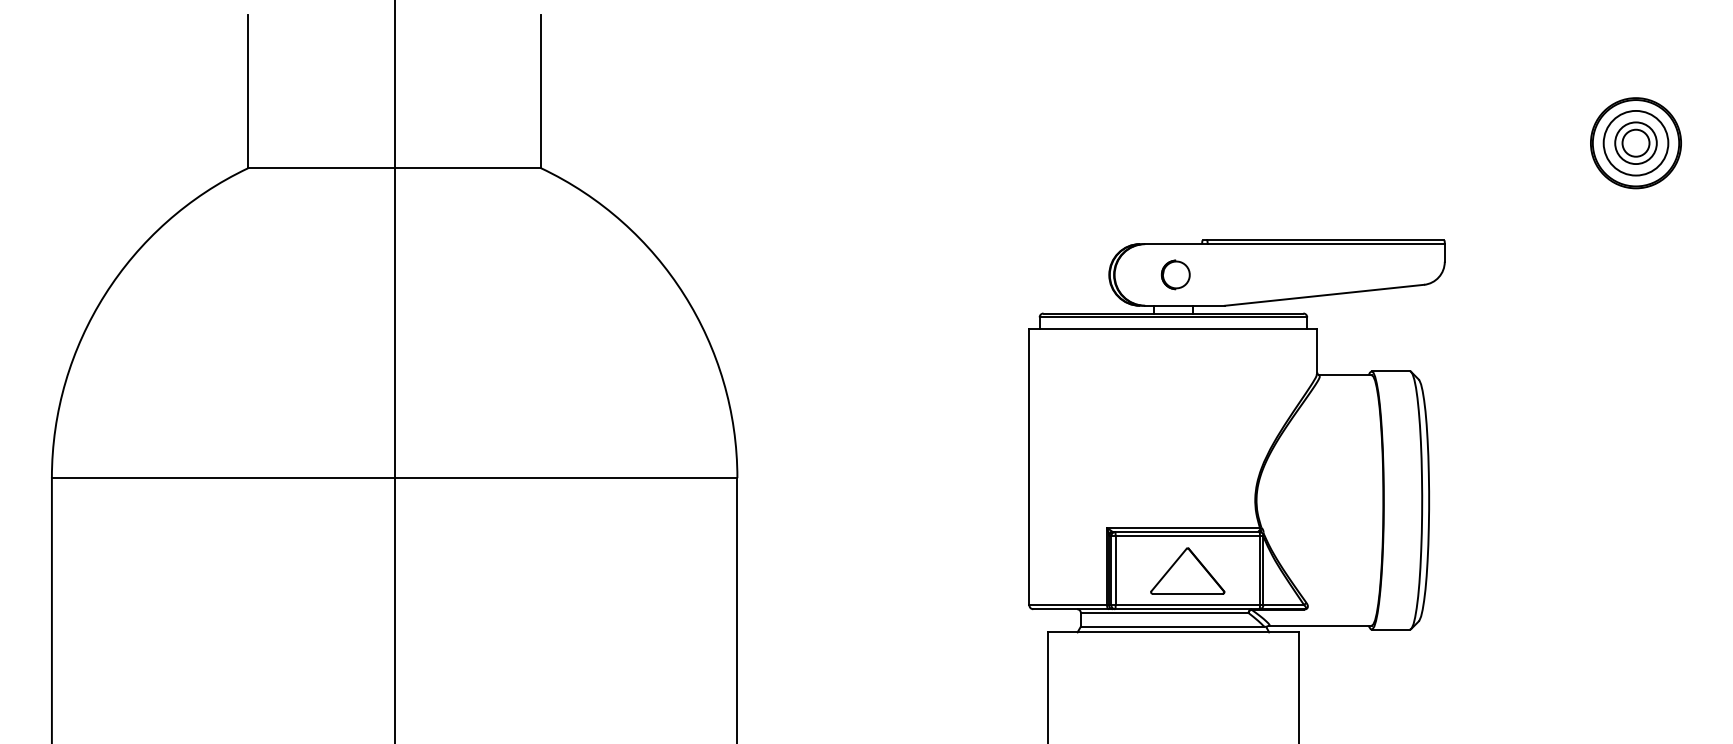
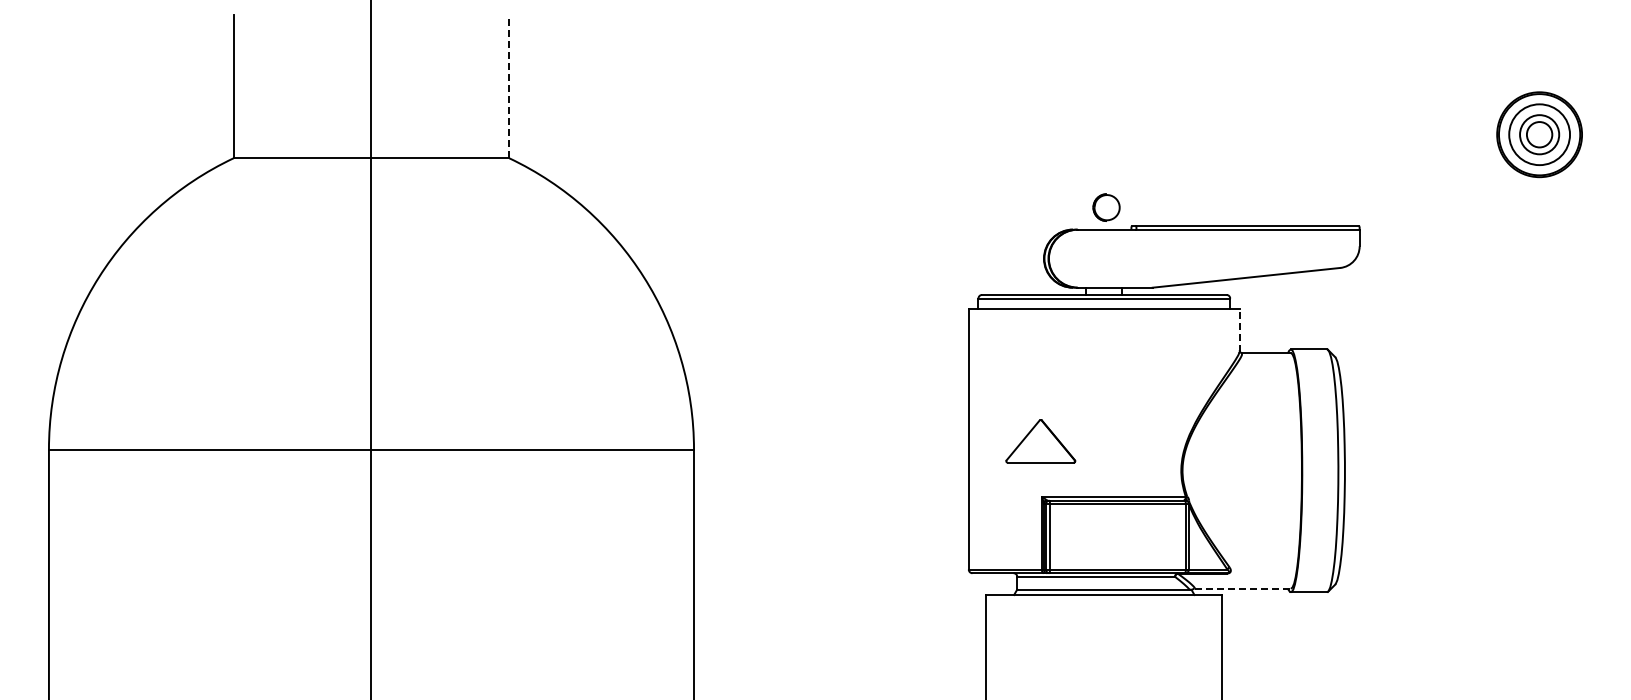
line: (541, 91) -> (509, 86), solid -> dashed
part: (1175, 274) -> (1106, 207), moved
line: (1317, 351) -> (1239, 330), solid -> dashed
part: (1187, 571) -> (1040, 441), moved
line: (1321, 625) -> (1243, 588), solid -> dashed

